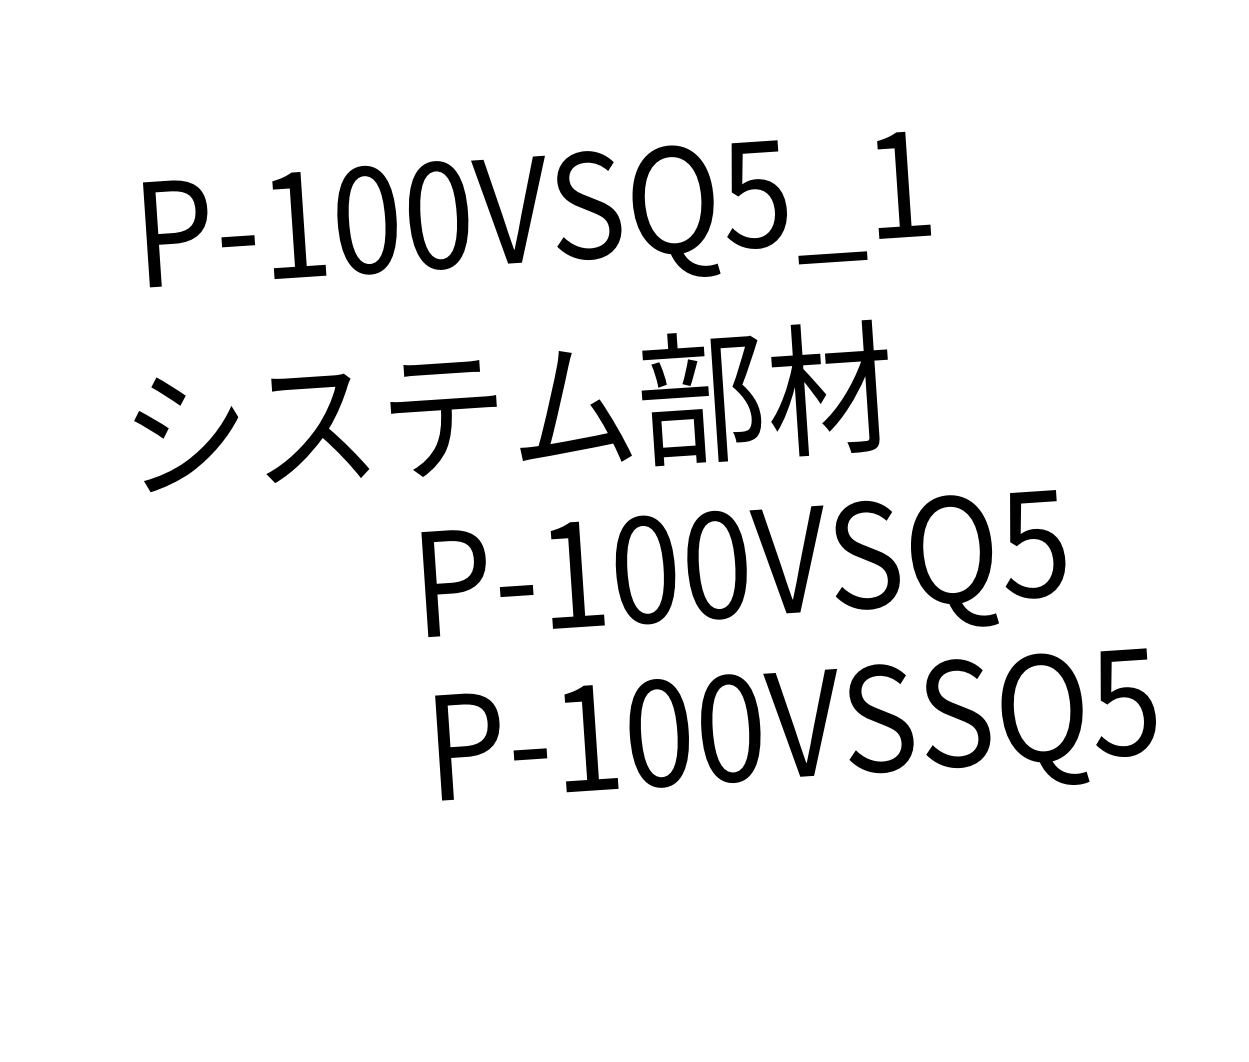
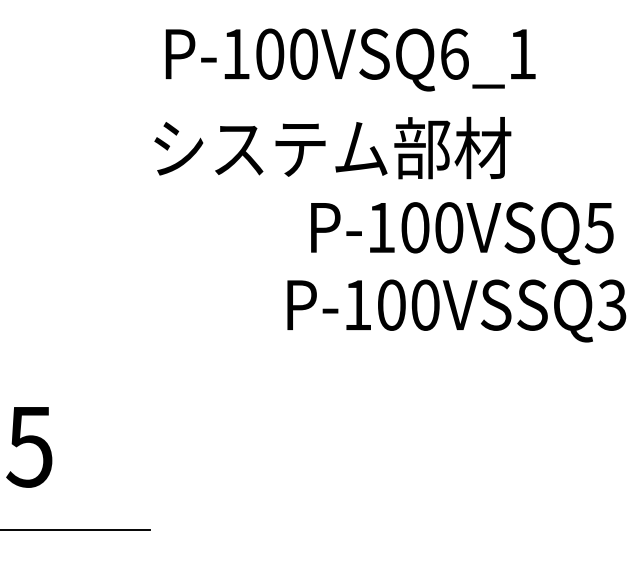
text: (754, 192) -> (453, 53), P-100VSQ5_1 -> P-100VSQ6_1
text: (745, 575) -> (462, 233), moved
text: (1123, 700) -> (611, 304), P-100VSSQ5 -> P-100VSSQ3

